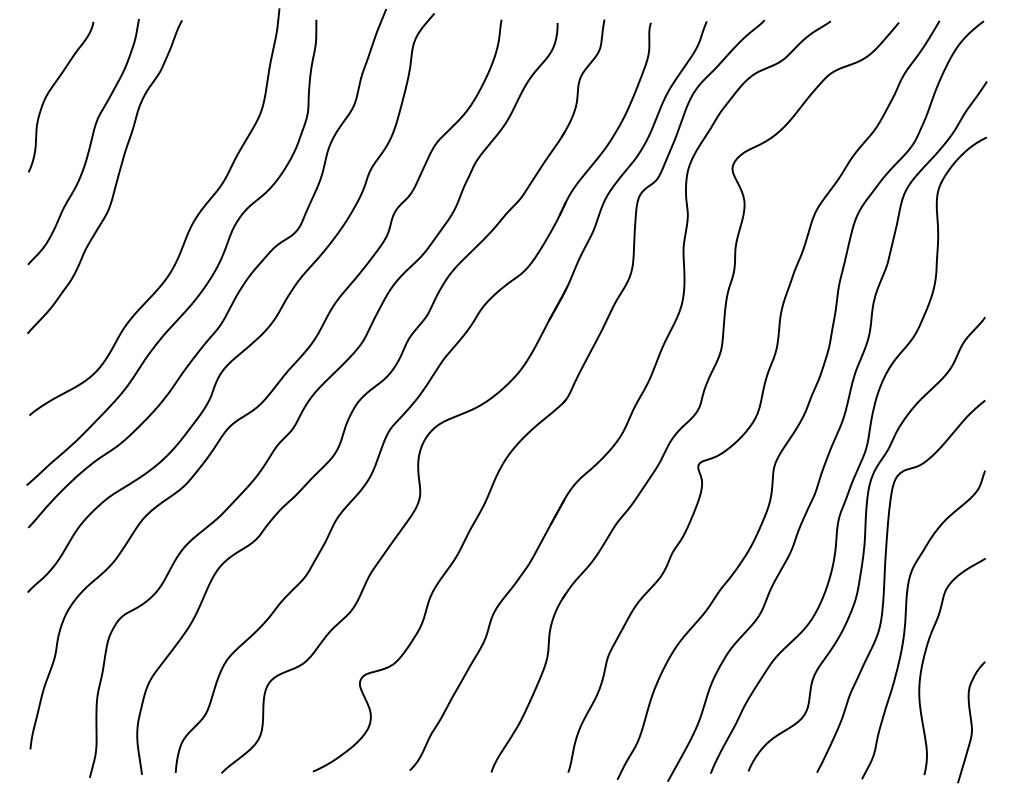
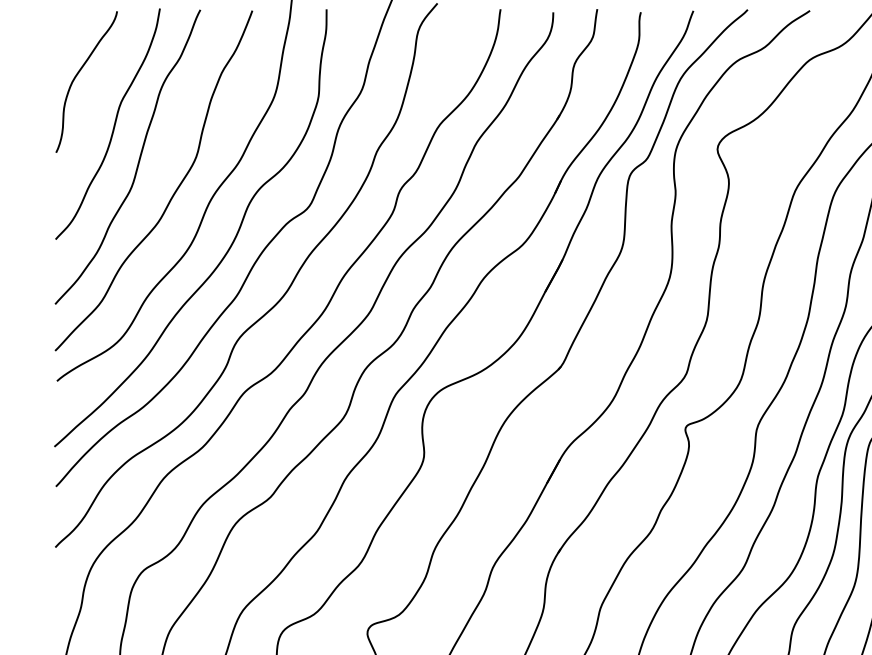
curve: (154, 213) -> (174, 191), added

